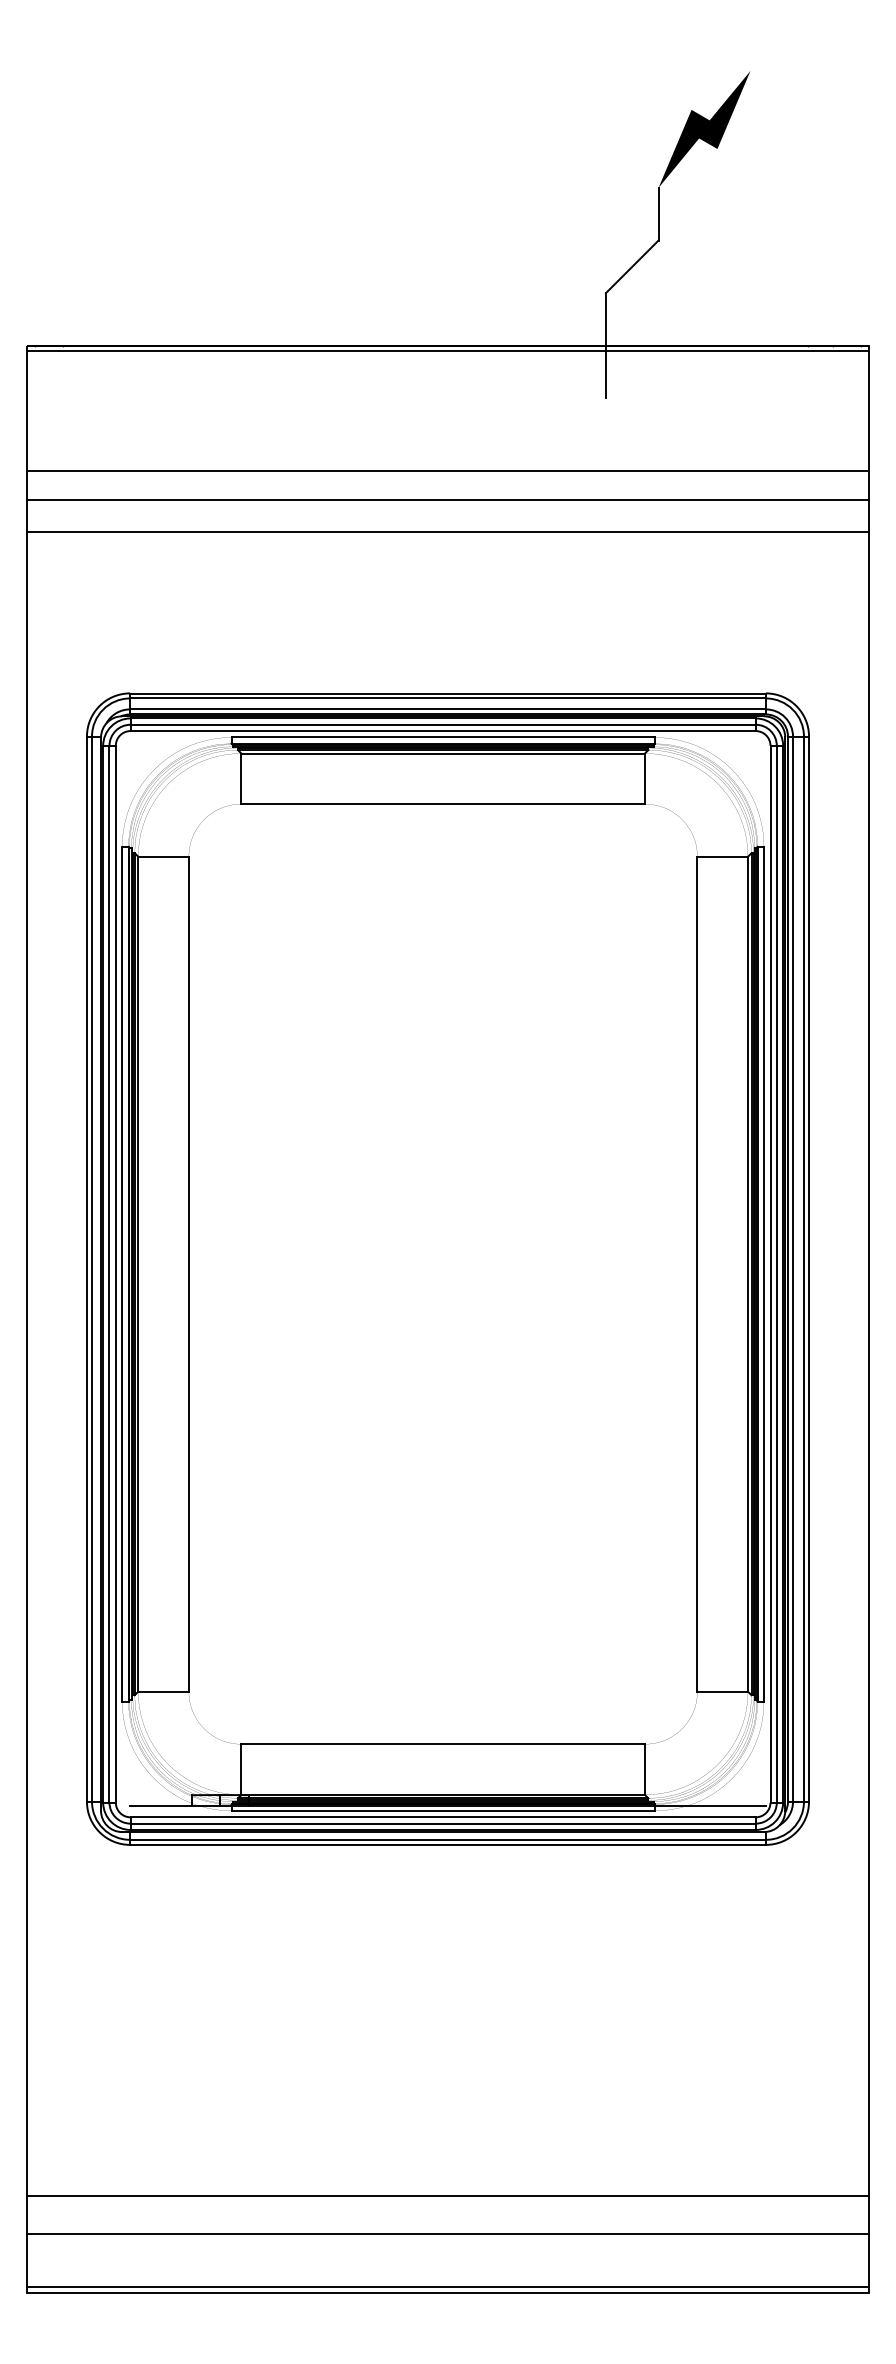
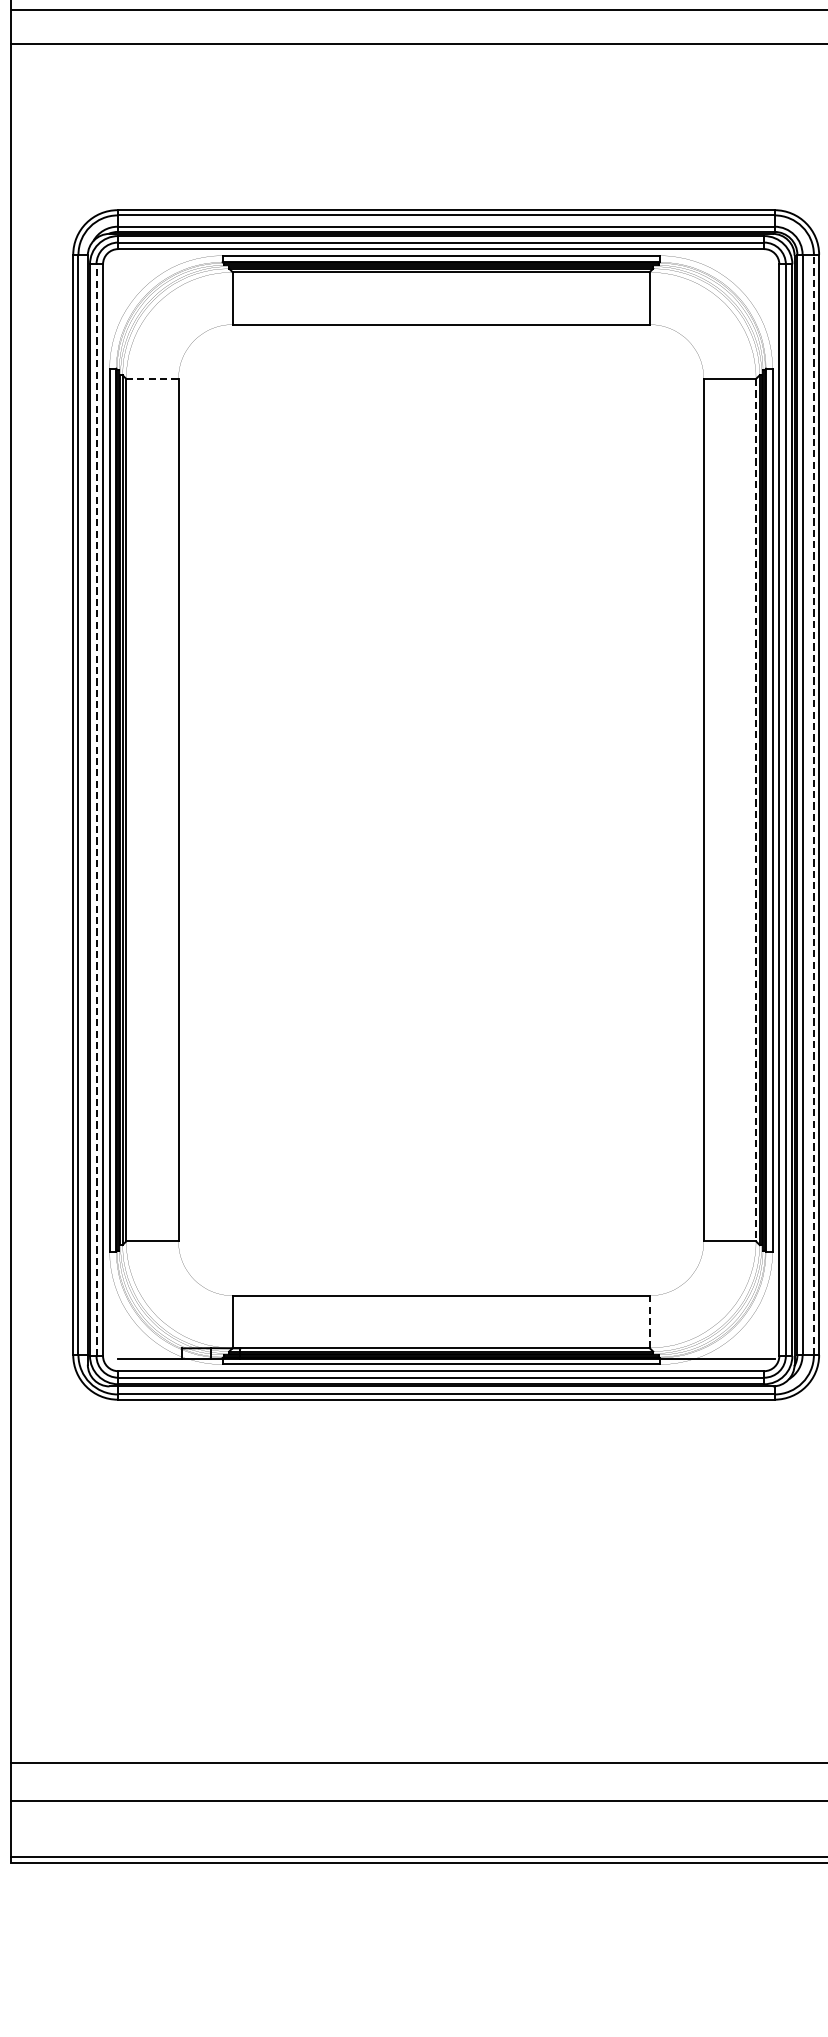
line: (163, 856) -> (152, 378), solid -> dashed
line: (803, 1269) -> (813, 805), solid -> dashed
line: (109, 1273) -> (96, 809), solid -> dashed
line: (747, 1274) -> (755, 810), solid -> dashed
line: (644, 1769) -> (649, 1321), solid -> dashed

